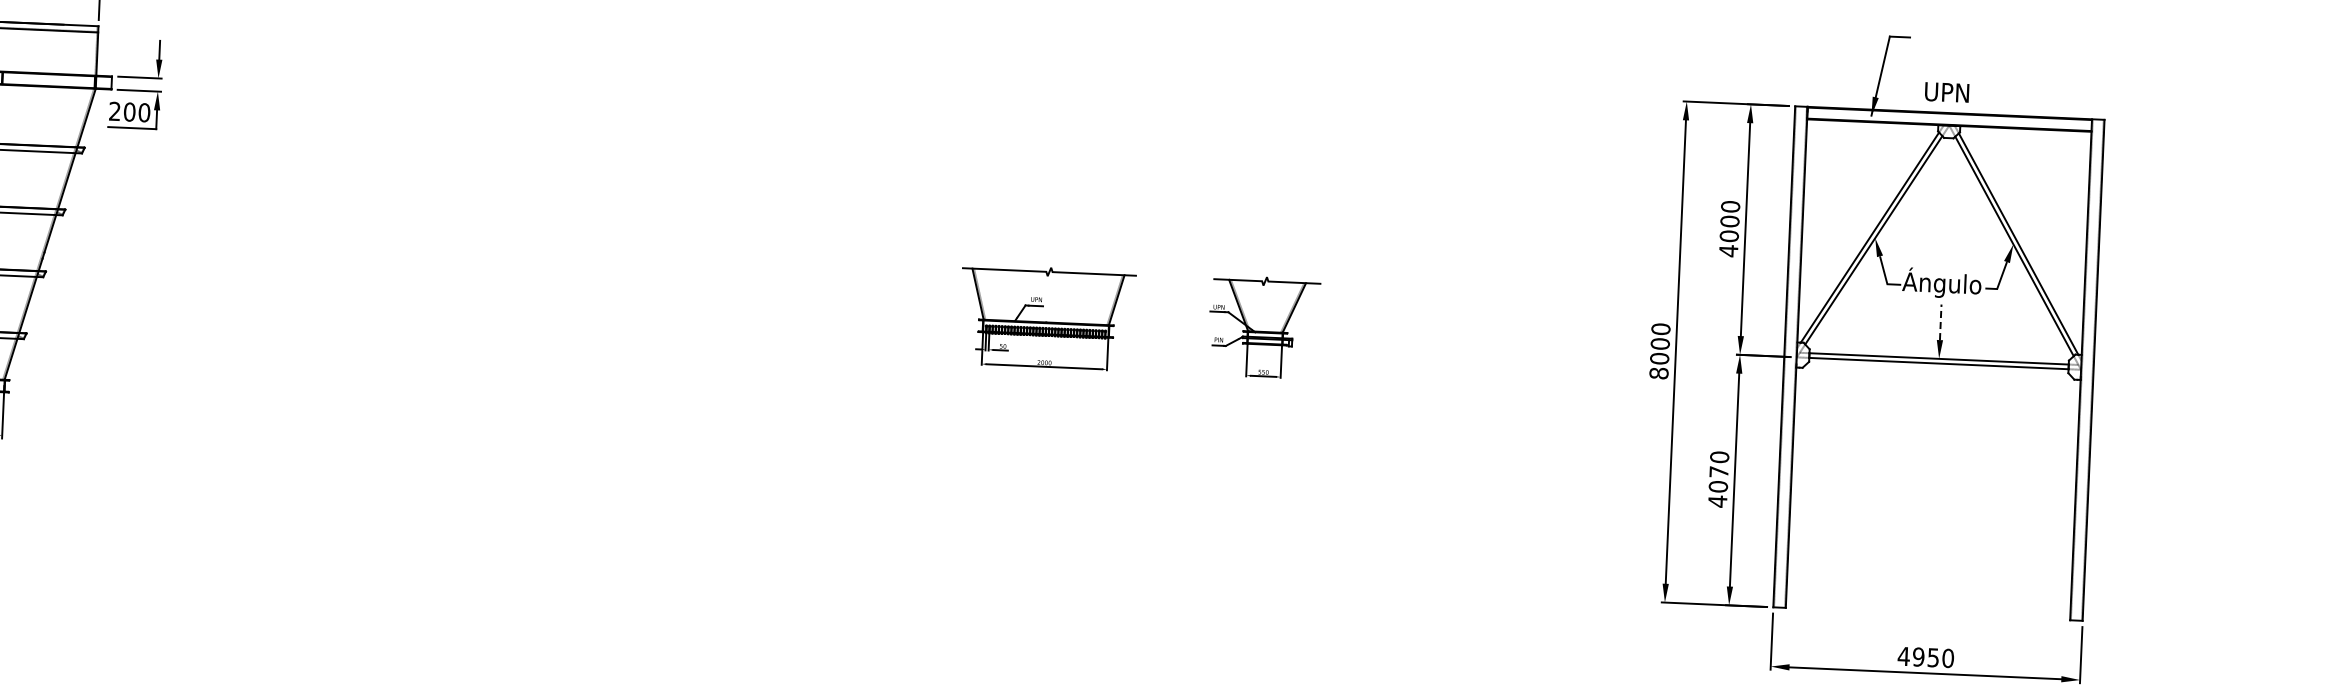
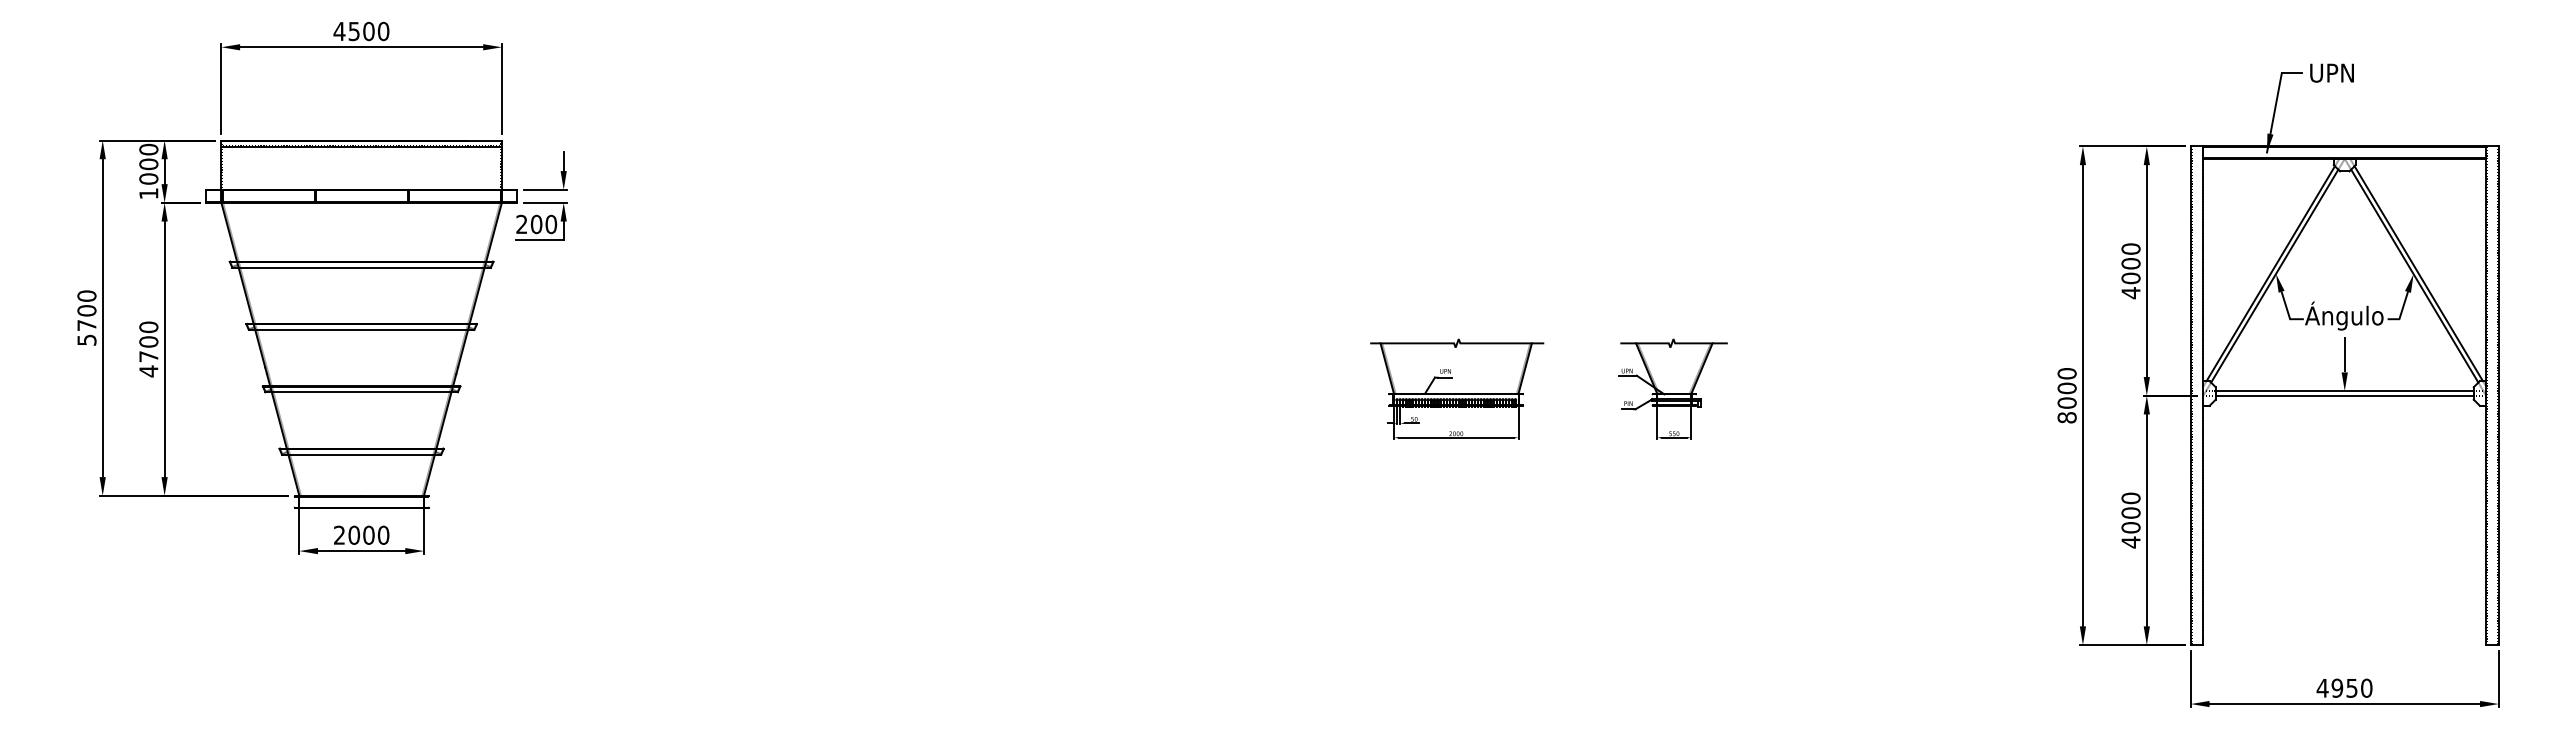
text: (1946, 91) -> (2331, 72), moved
line: (1940, 322) -> (2344, 354), dashed -> solid
text: (1718, 471) -> (2130, 512), 4070 -> 4000

